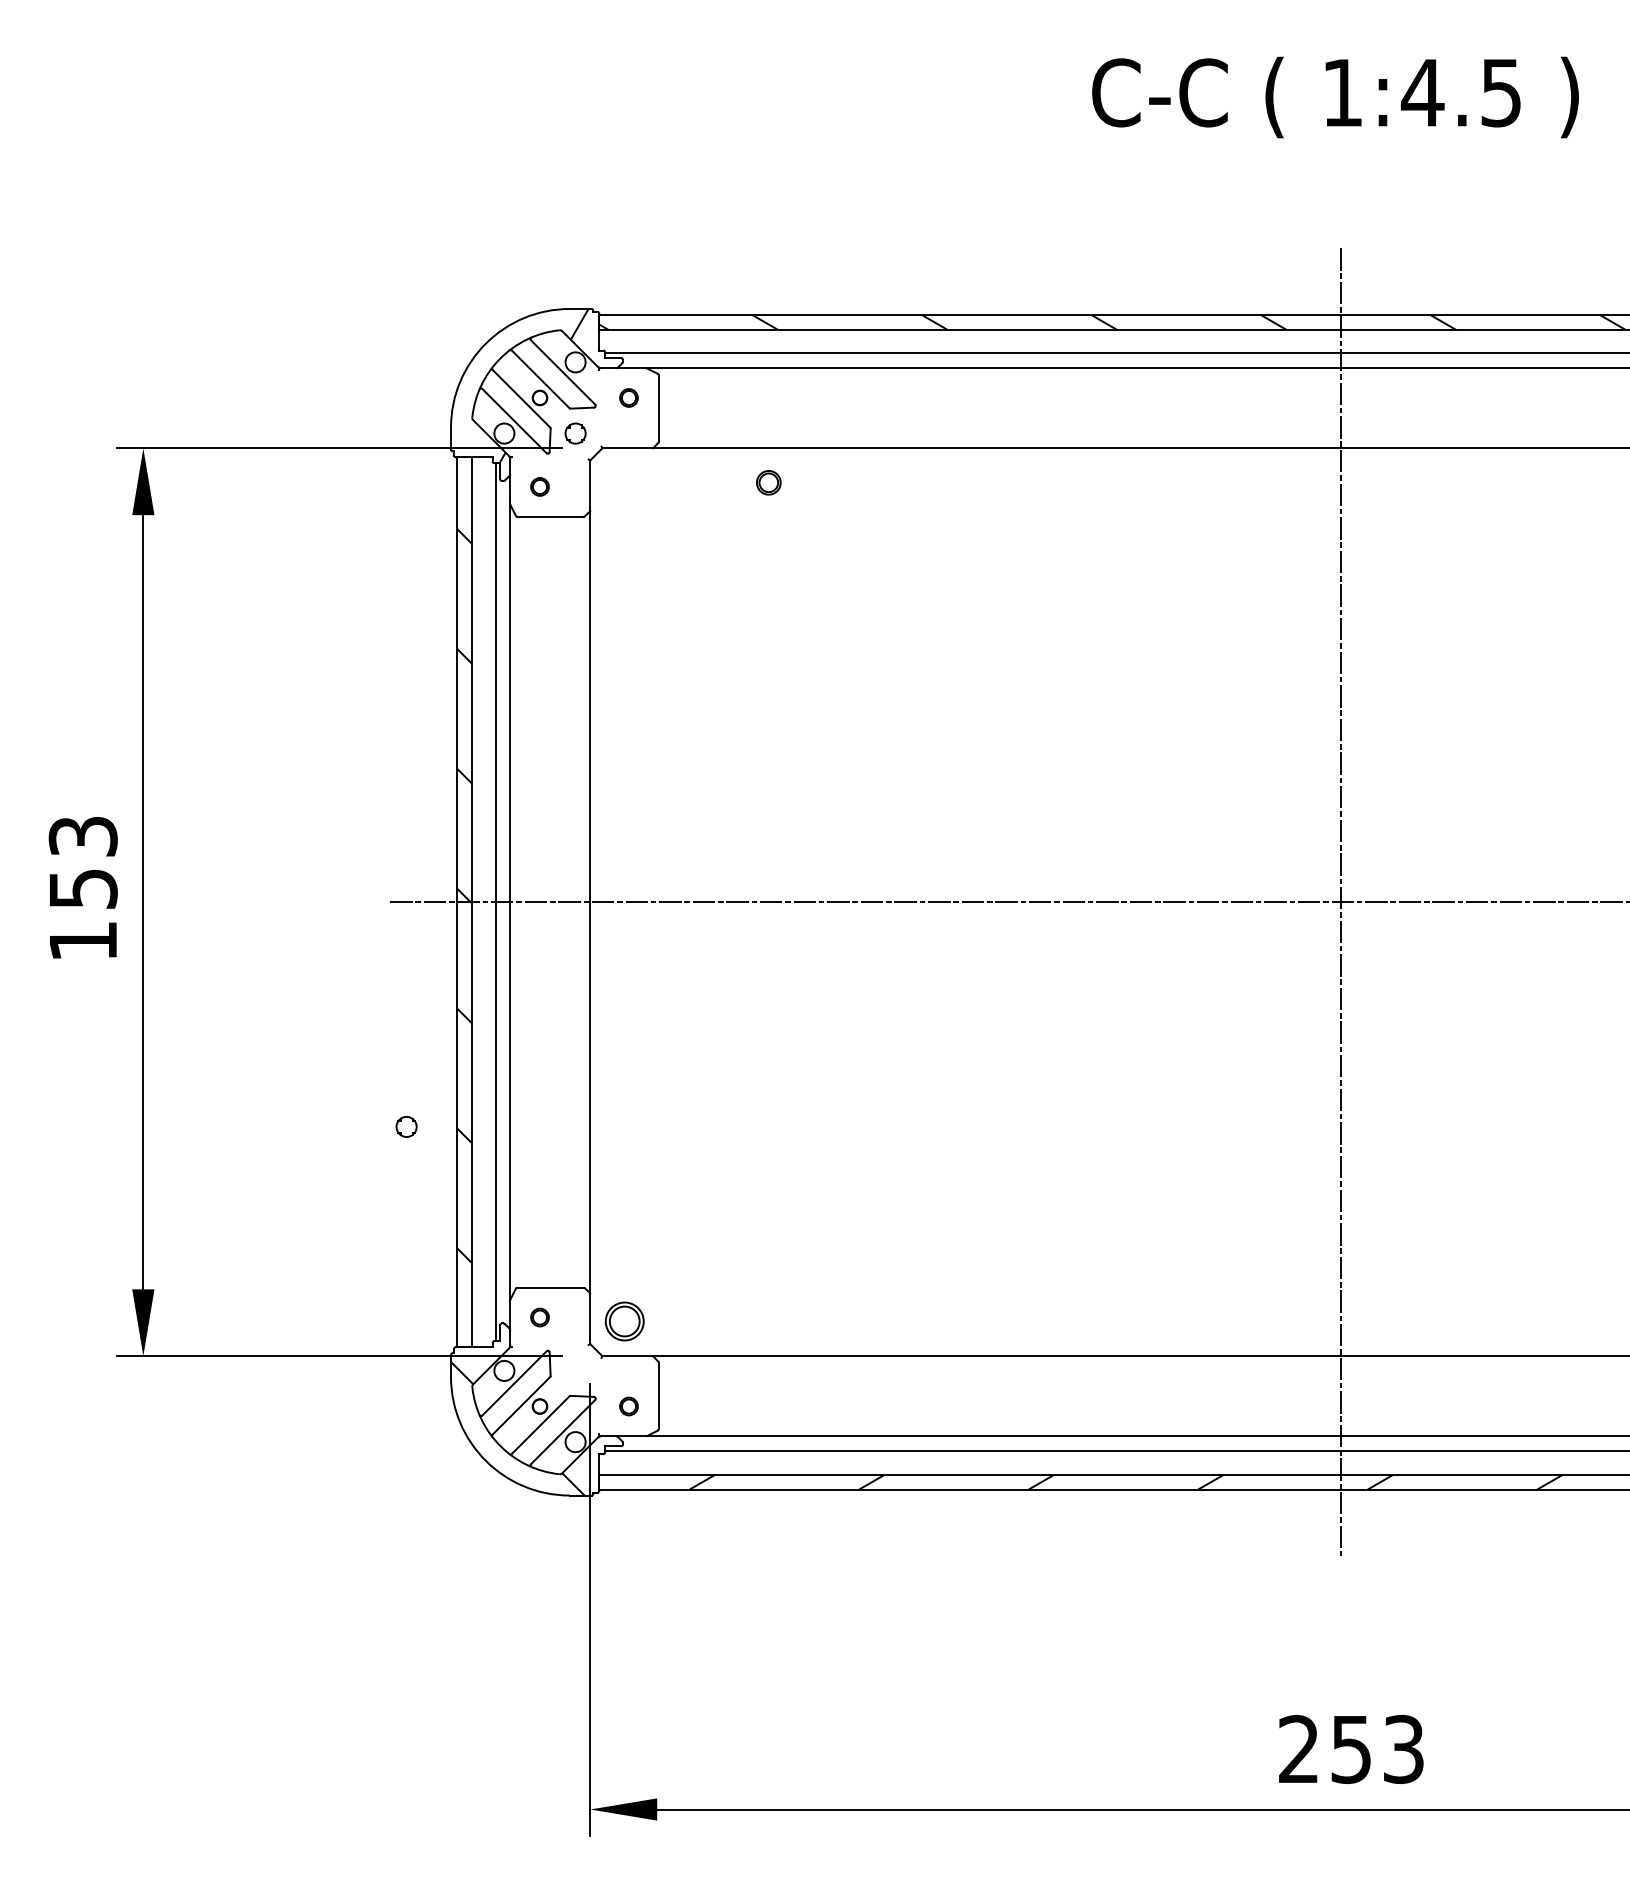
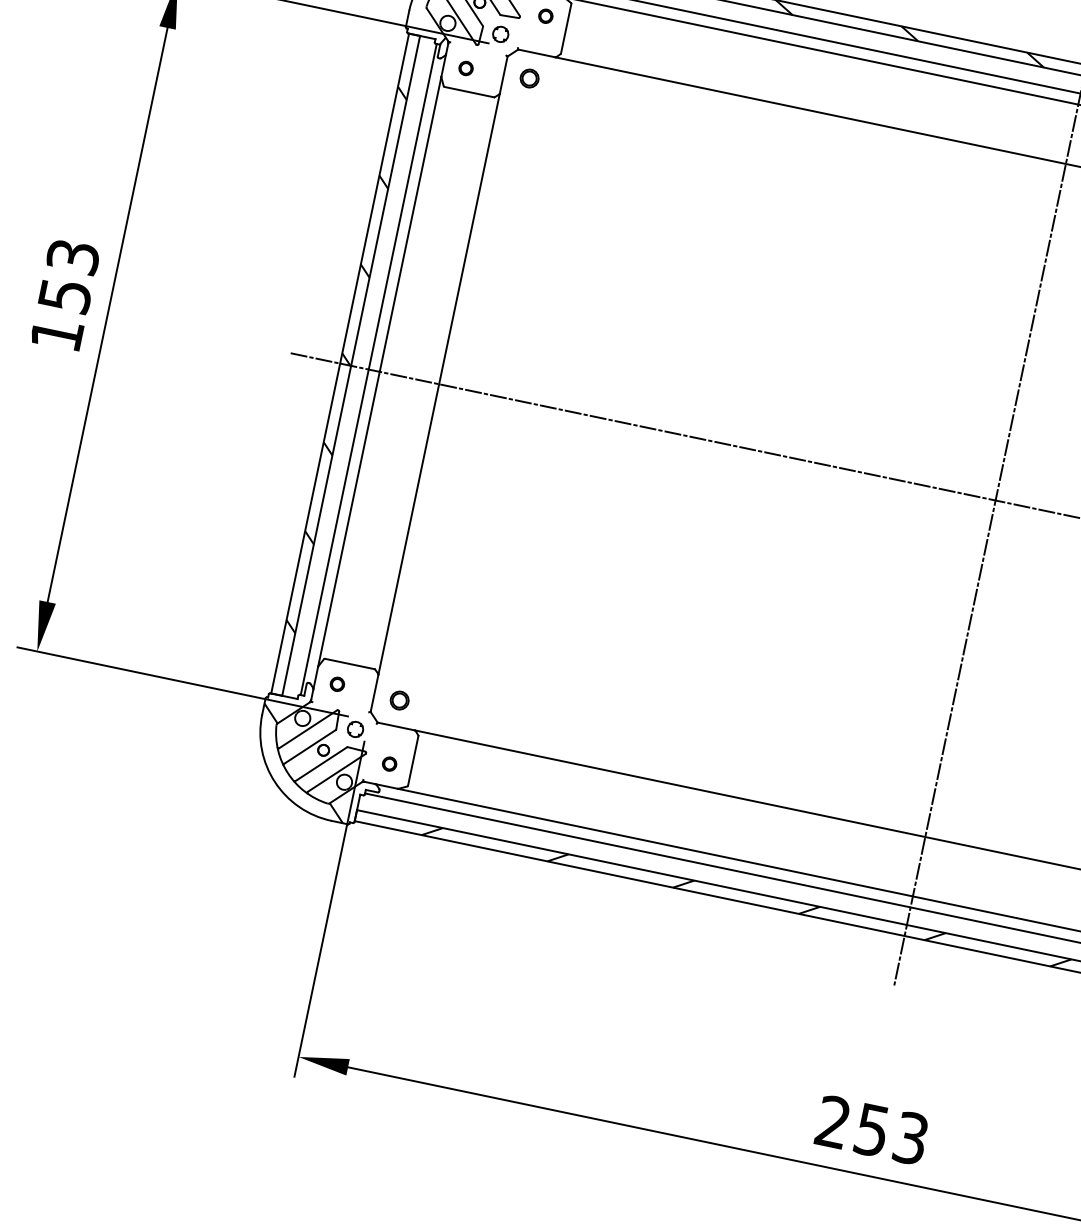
part: (768, 482) -> (529, 78), moved
circle: (406, 1126) -> (355, 729), moved
part: (624, 1321) -> (399, 700), size x0.62

